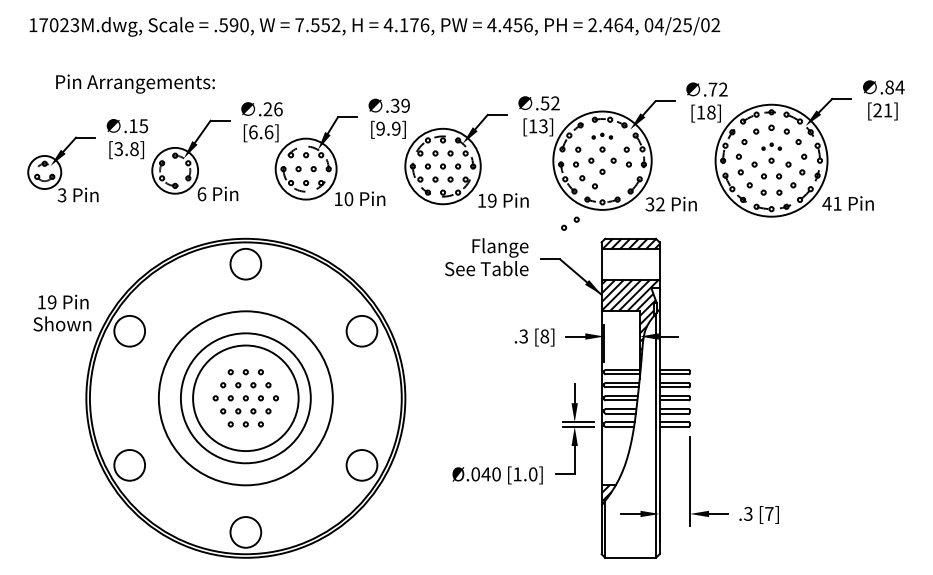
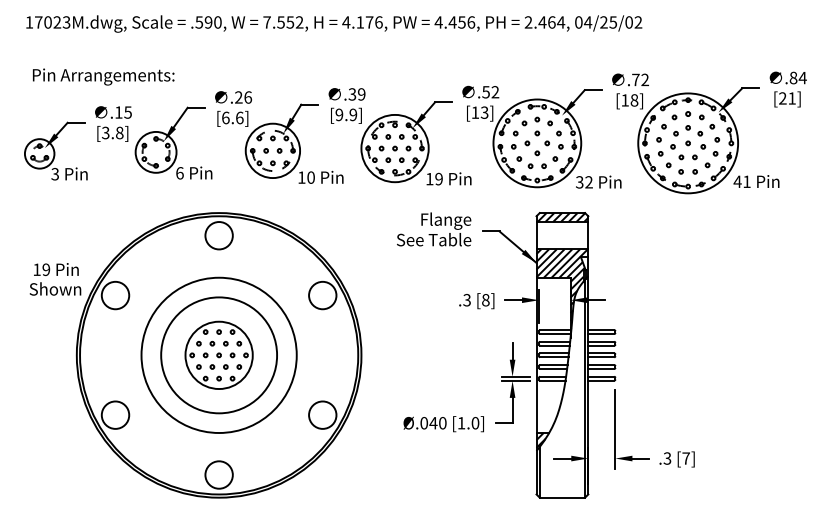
text: (135, 83) -> (103, 76), moved
part: (601, 136) -> (536, 121), size x1.67
part: (771, 146) -> (688, 130), size x1.67
part: (570, 223) -> (549, 162), moved
circle: (245, 398) -> (218, 355), size x0.71

